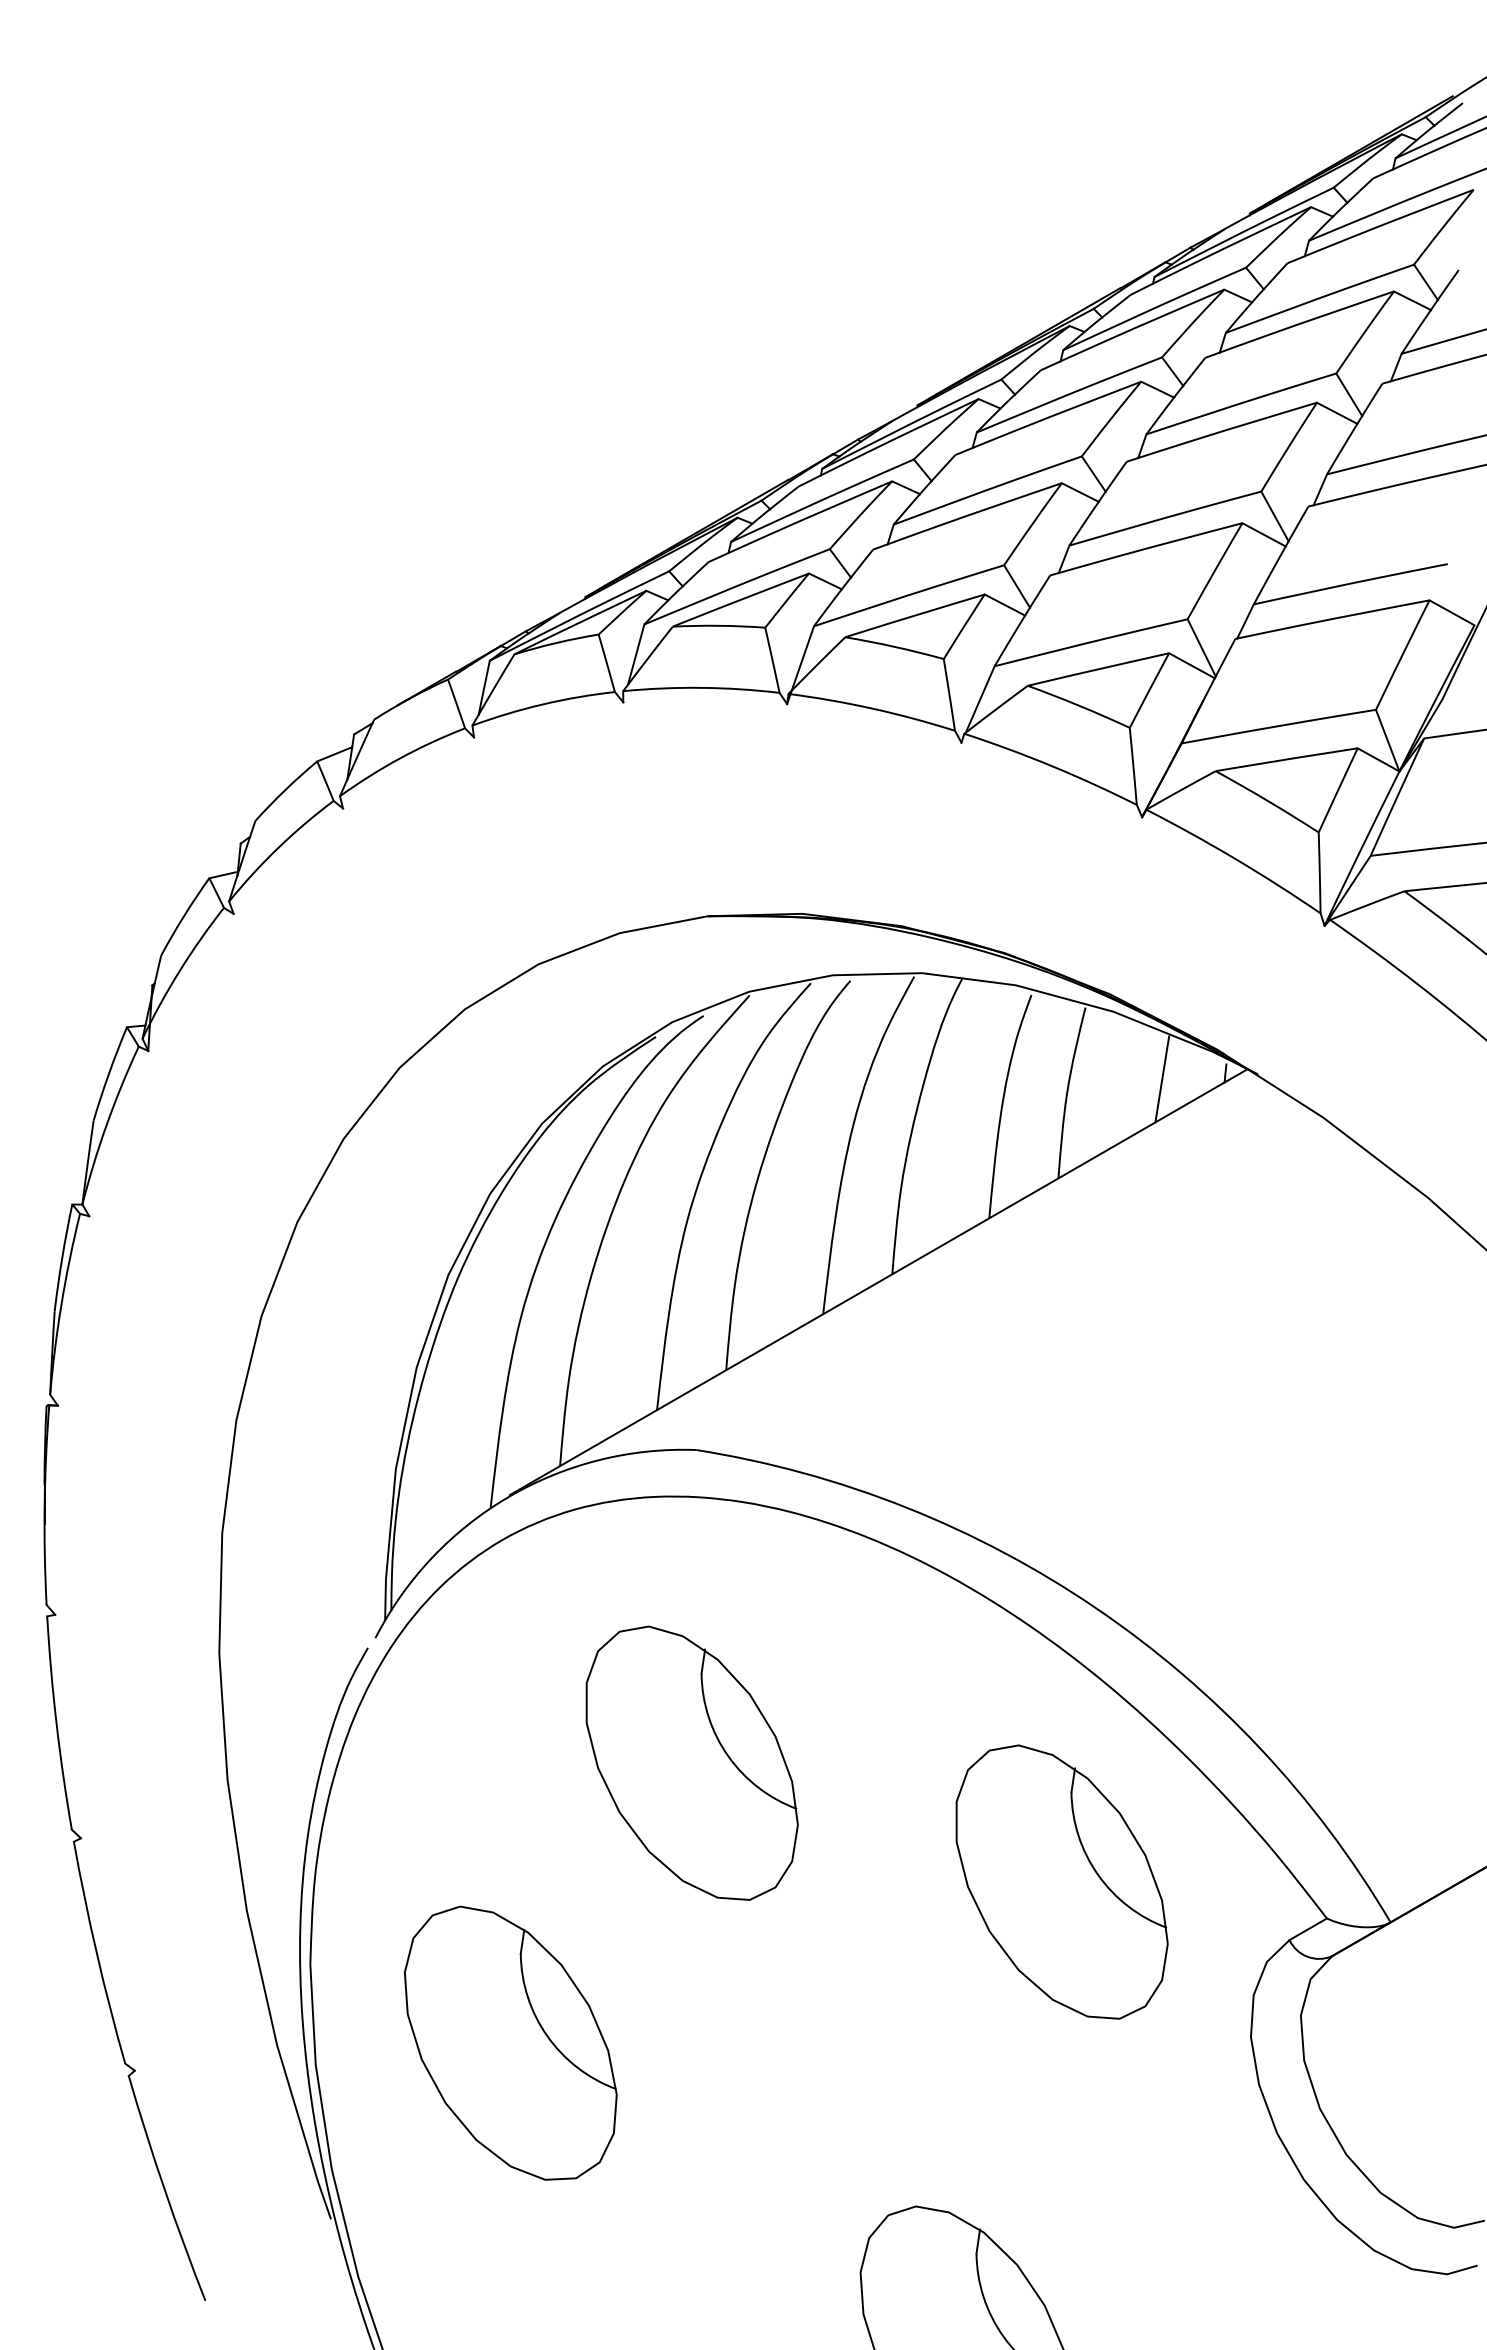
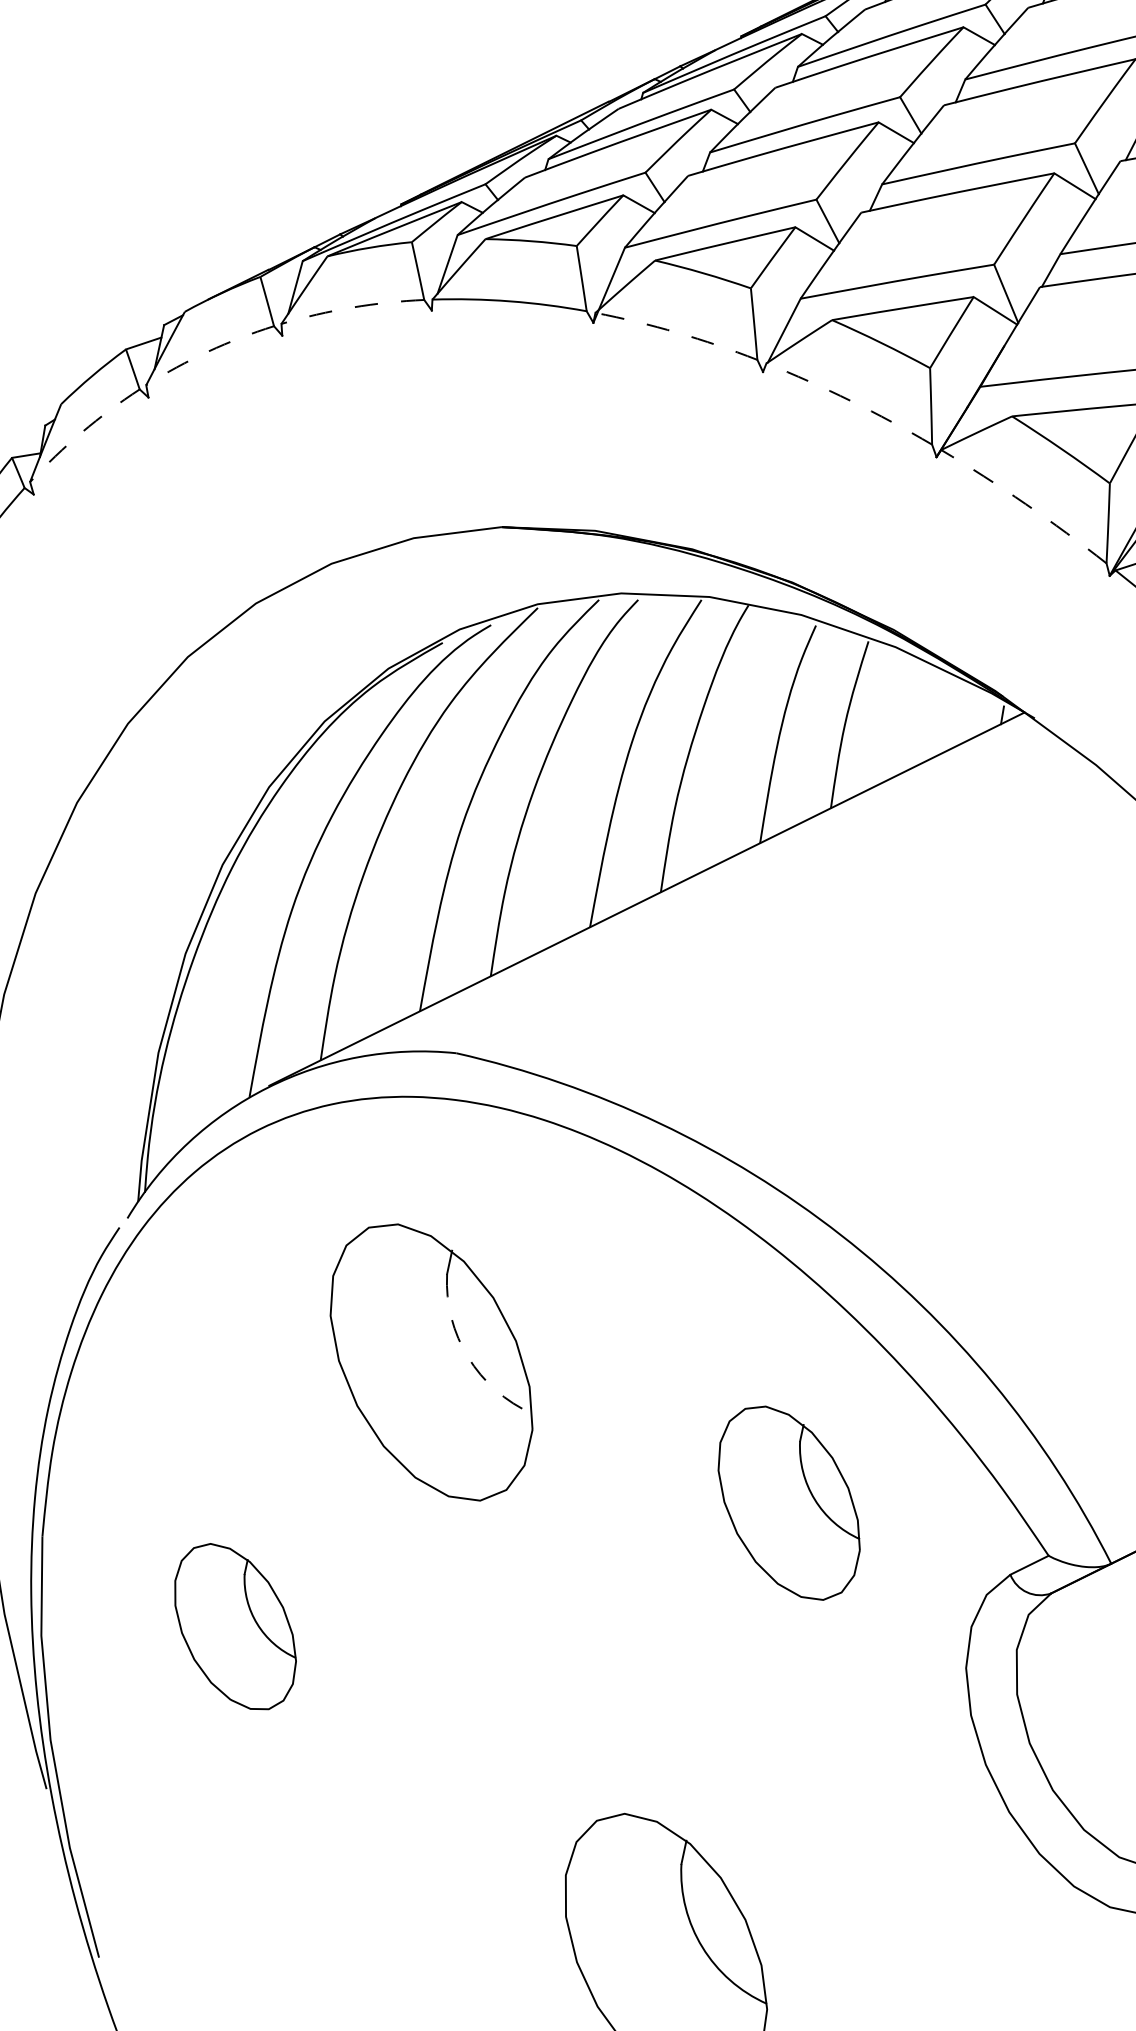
arc: (542, 704) -> (351, 307), solid -> dashed
arc: (872, 708) -> (677, 332), solid -> dashed
arc: (400, 758) -> (208, 351), solid -> dashed
arc: (1051, 766) -> (850, 401), solid -> dashed
arc: (278, 847) -> (82, 431), solid -> dashed
arc: (1235, 858) -> (1026, 503), solid -> dashed
line: (1162, 1079) -> (939, 717), removed
arc: (728, 1756) -> (468, 1357), solid -> dashed
part: (1061, 1881) -> (789, 1502), size x0.7
part: (510, 2042) -> (235, 1626), size x0.6

